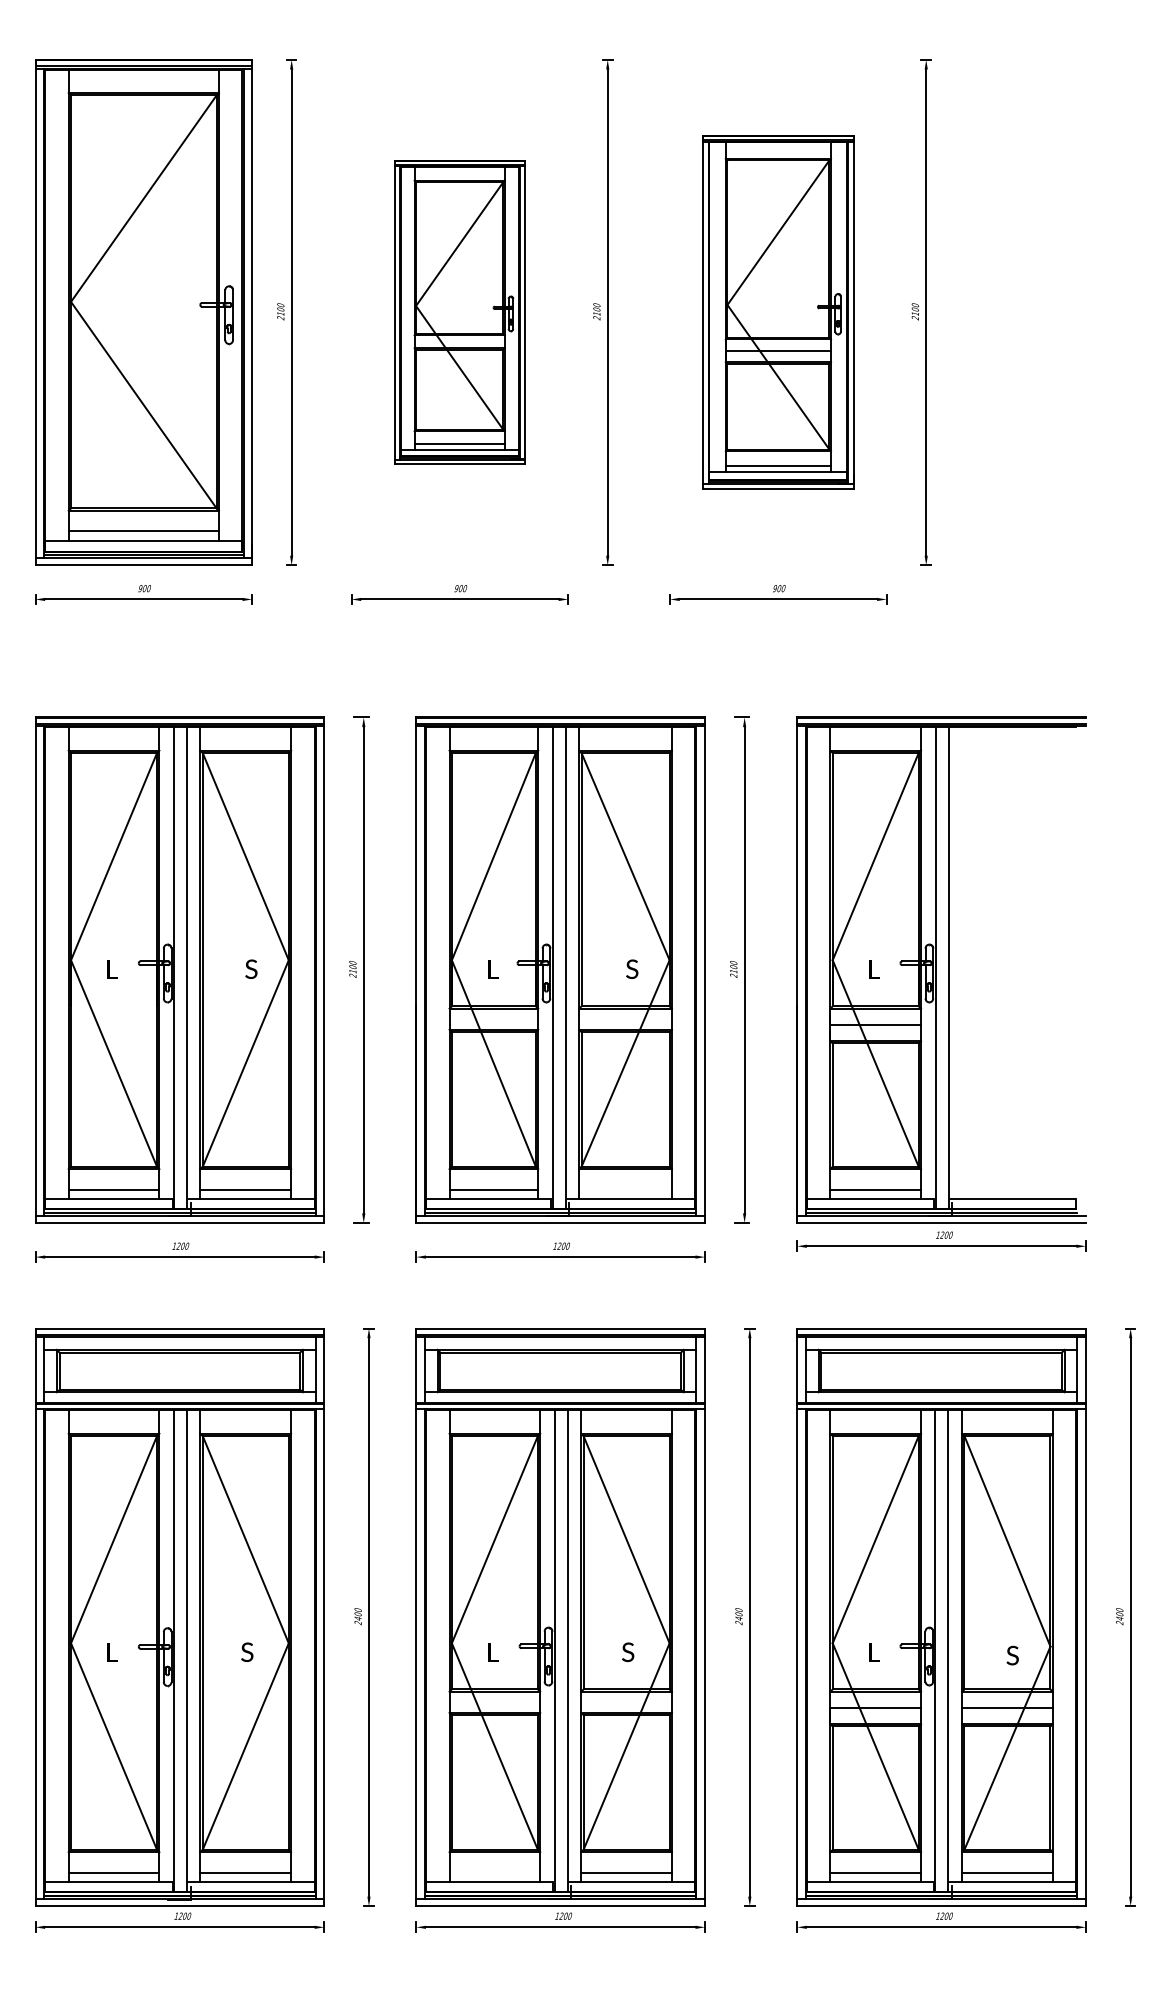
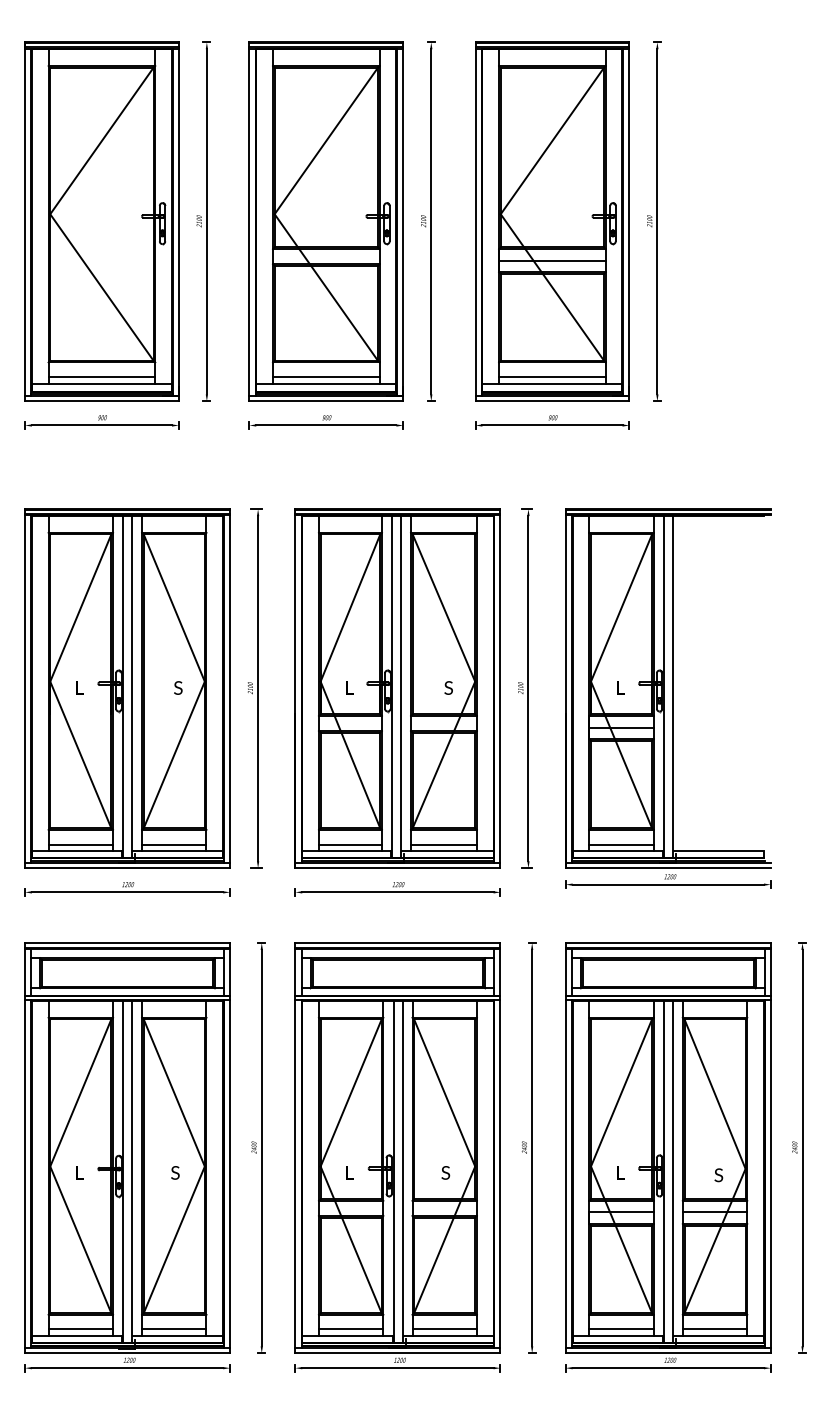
part: (458, 312) -> (325, 221), size x1.67
part: (778, 312) -> (552, 221), size x1.43
line: (624, 1189) -> (443, 844), added
line: (495, 1872) -> (351, 1329), added

